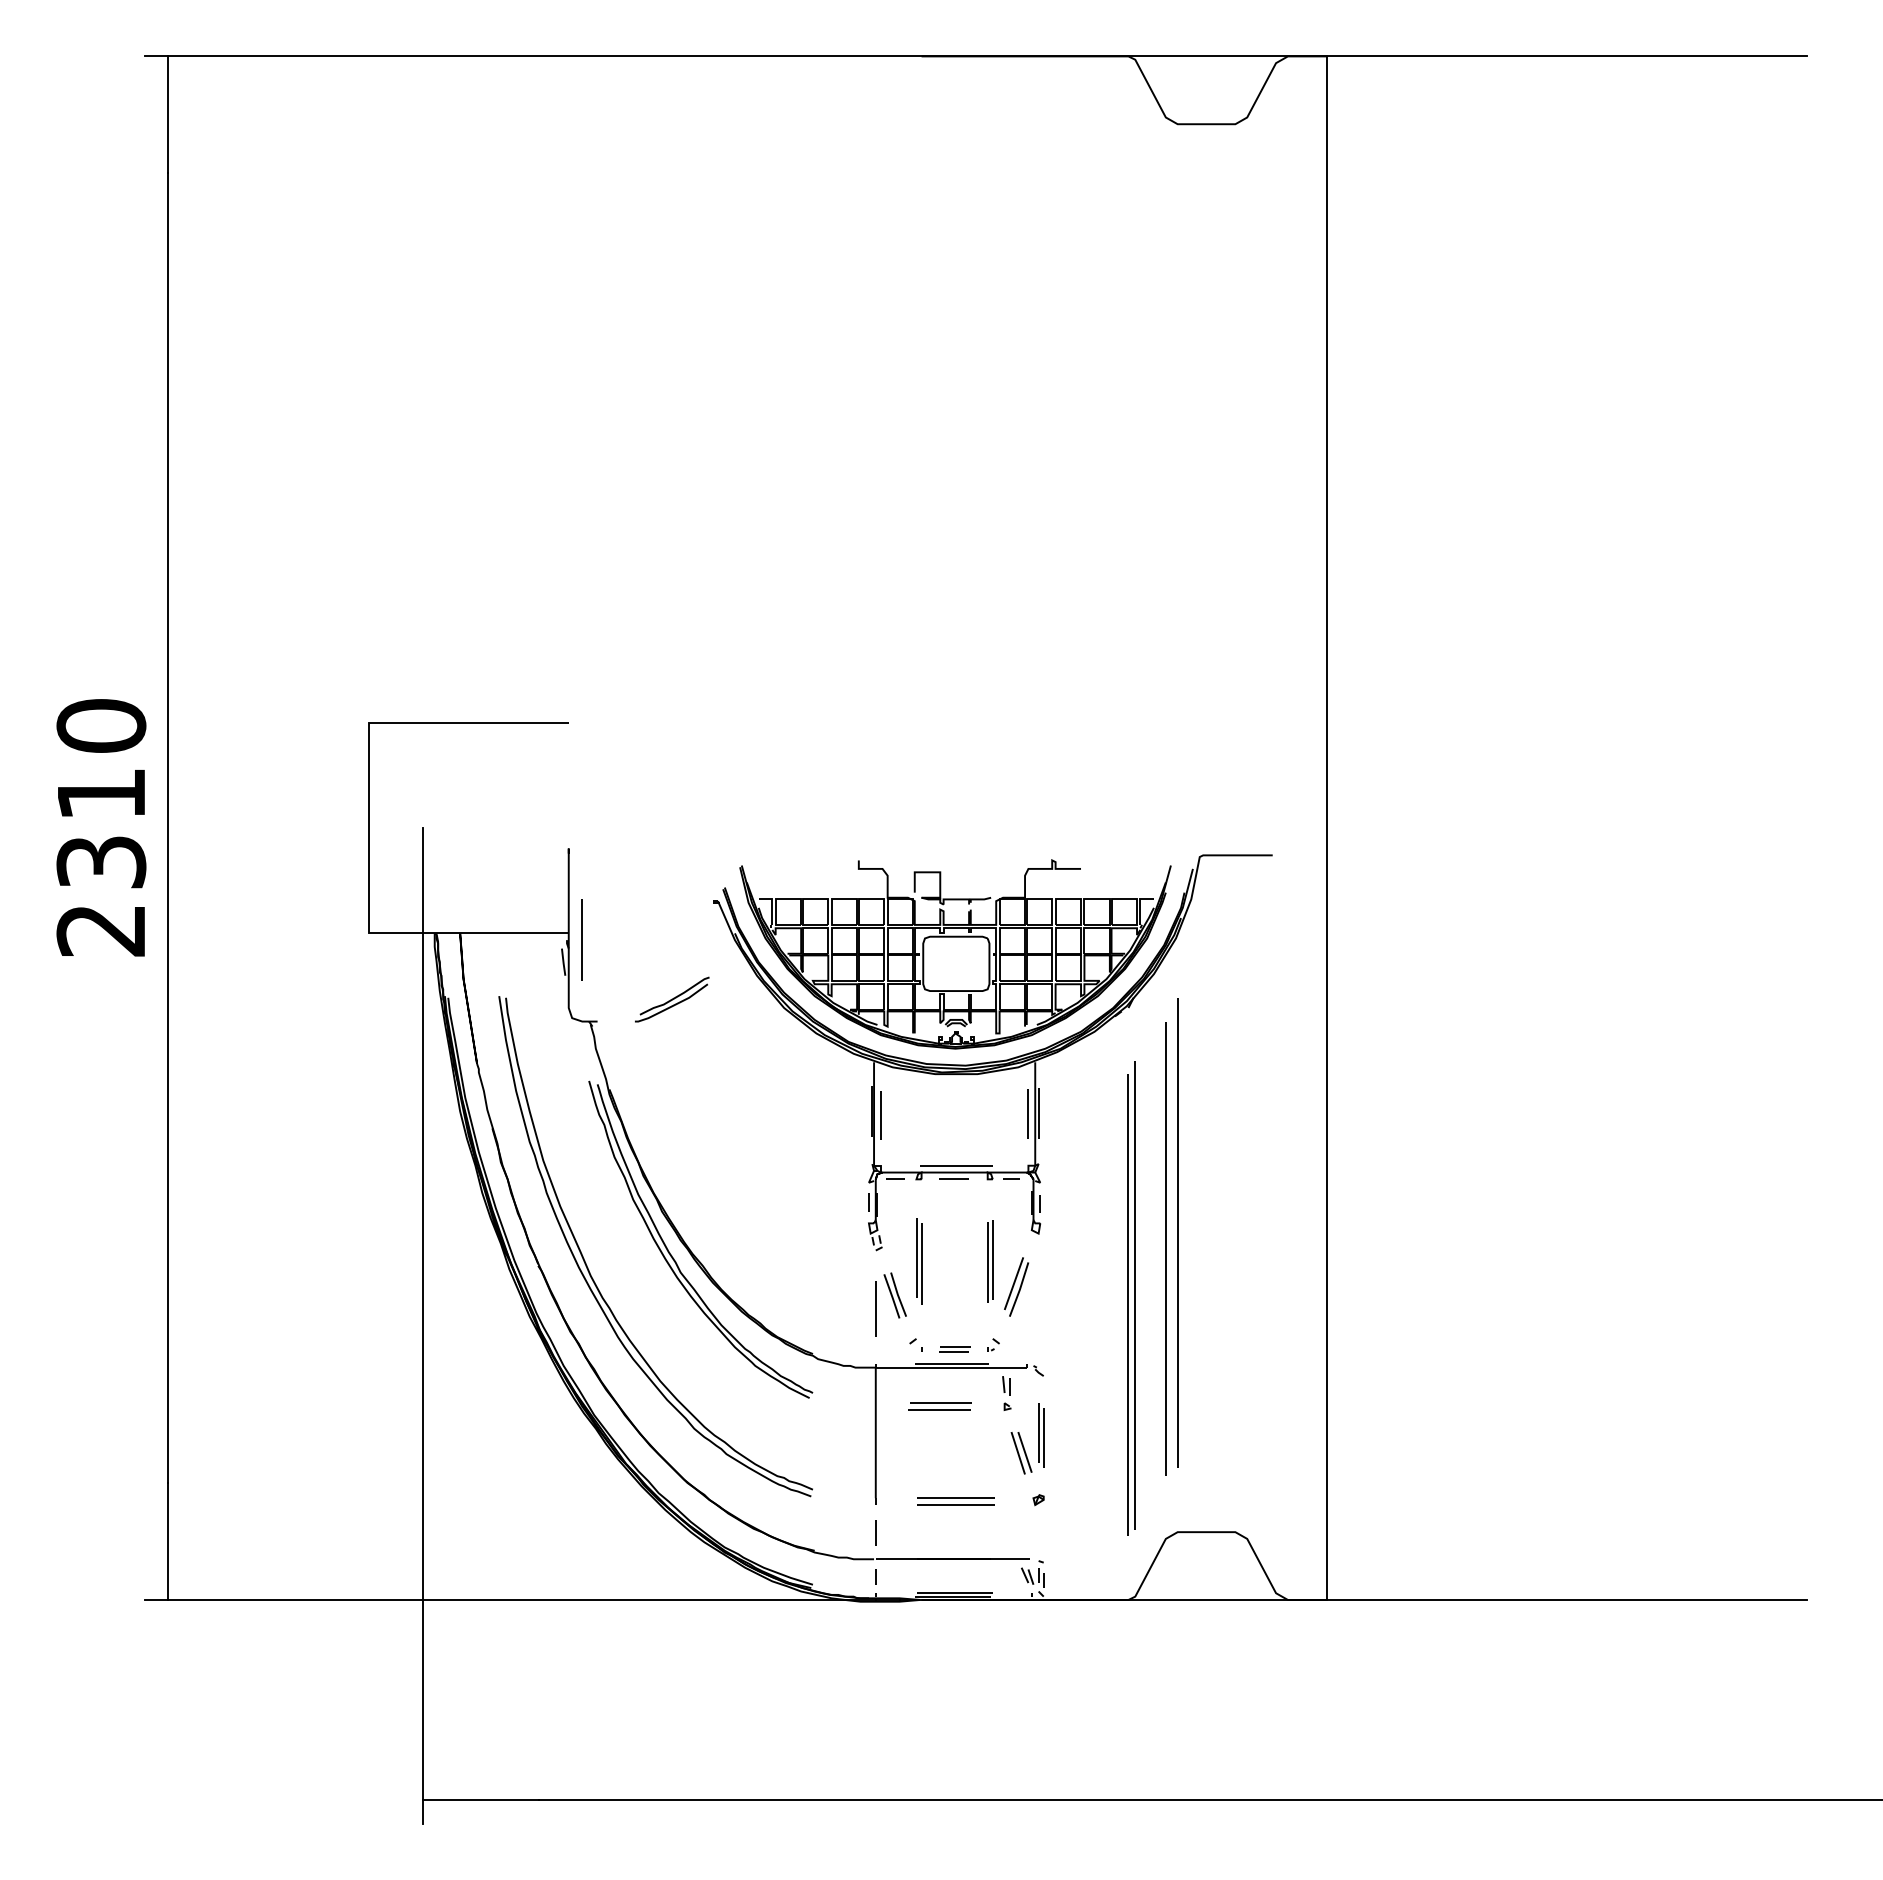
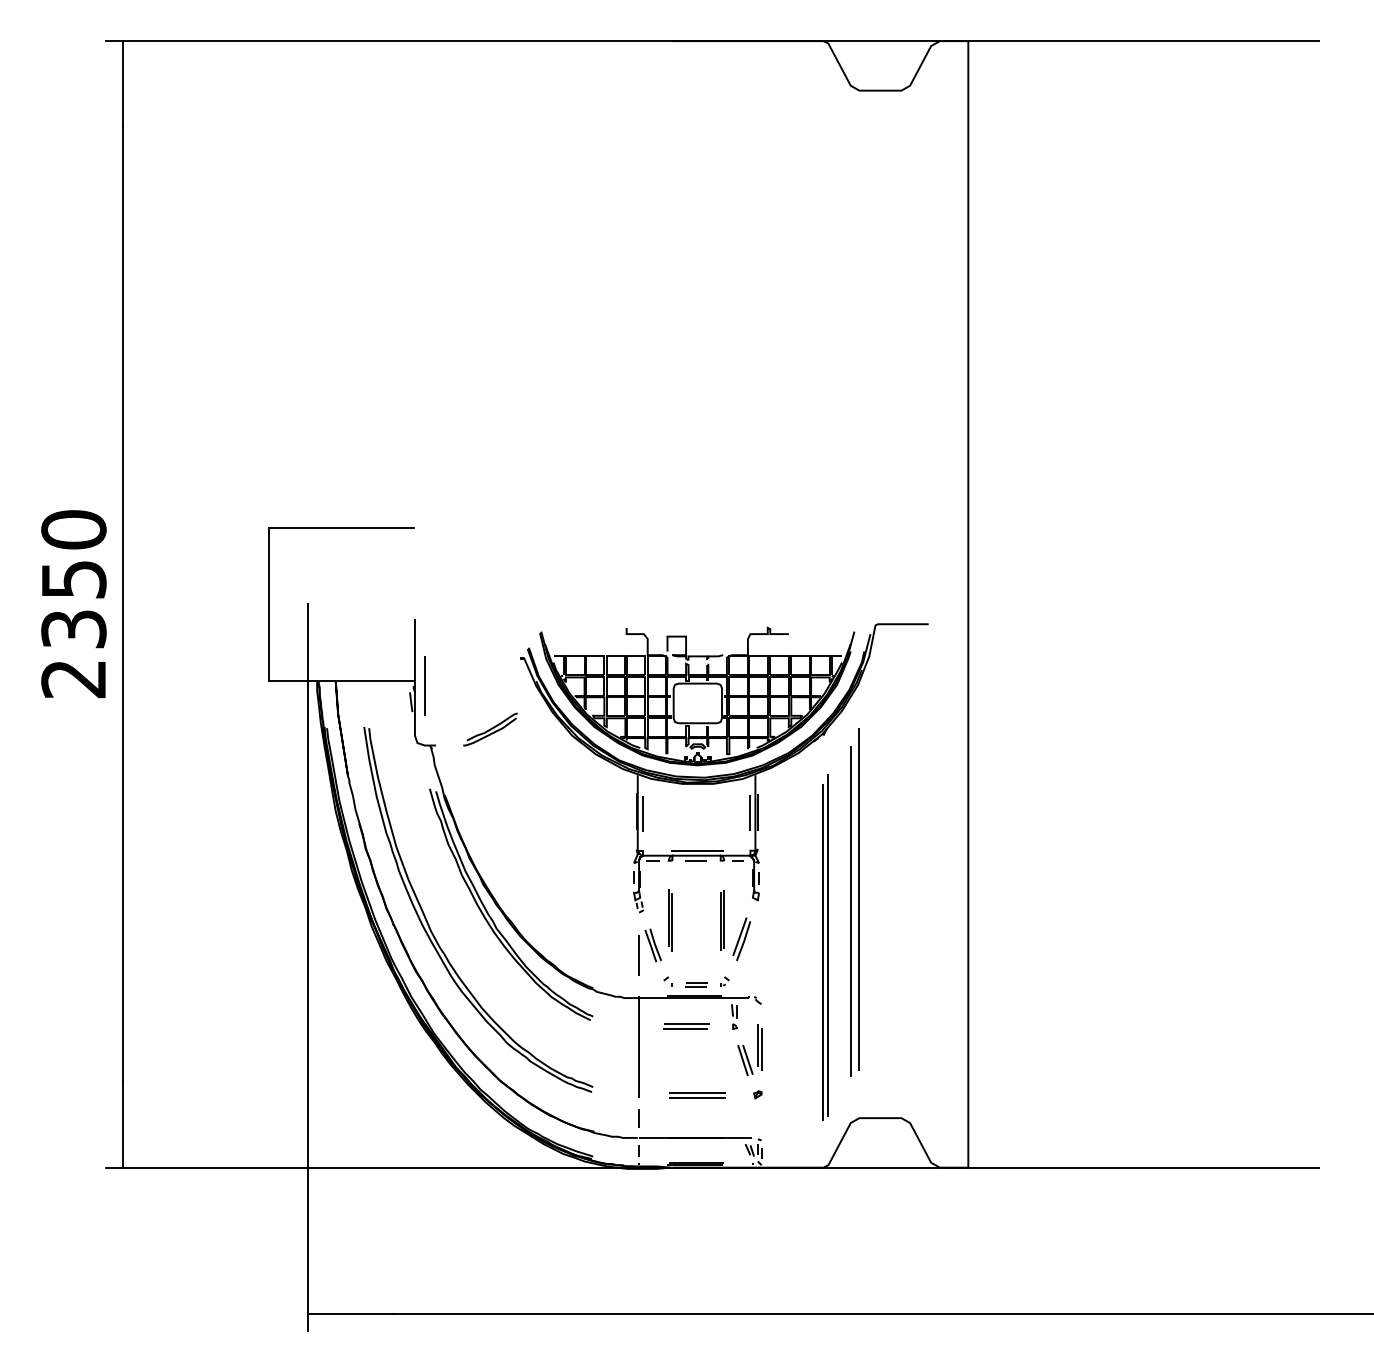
text: (102, 794) -> (74, 579), 2310 -> 2350

